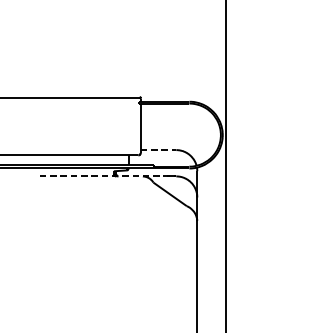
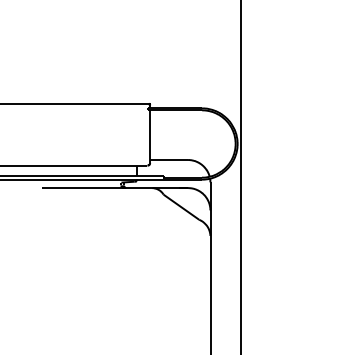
line: (158, 150) -> (169, 160), dashed -> solid
line: (108, 176) -> (115, 188), dashed -> solid

